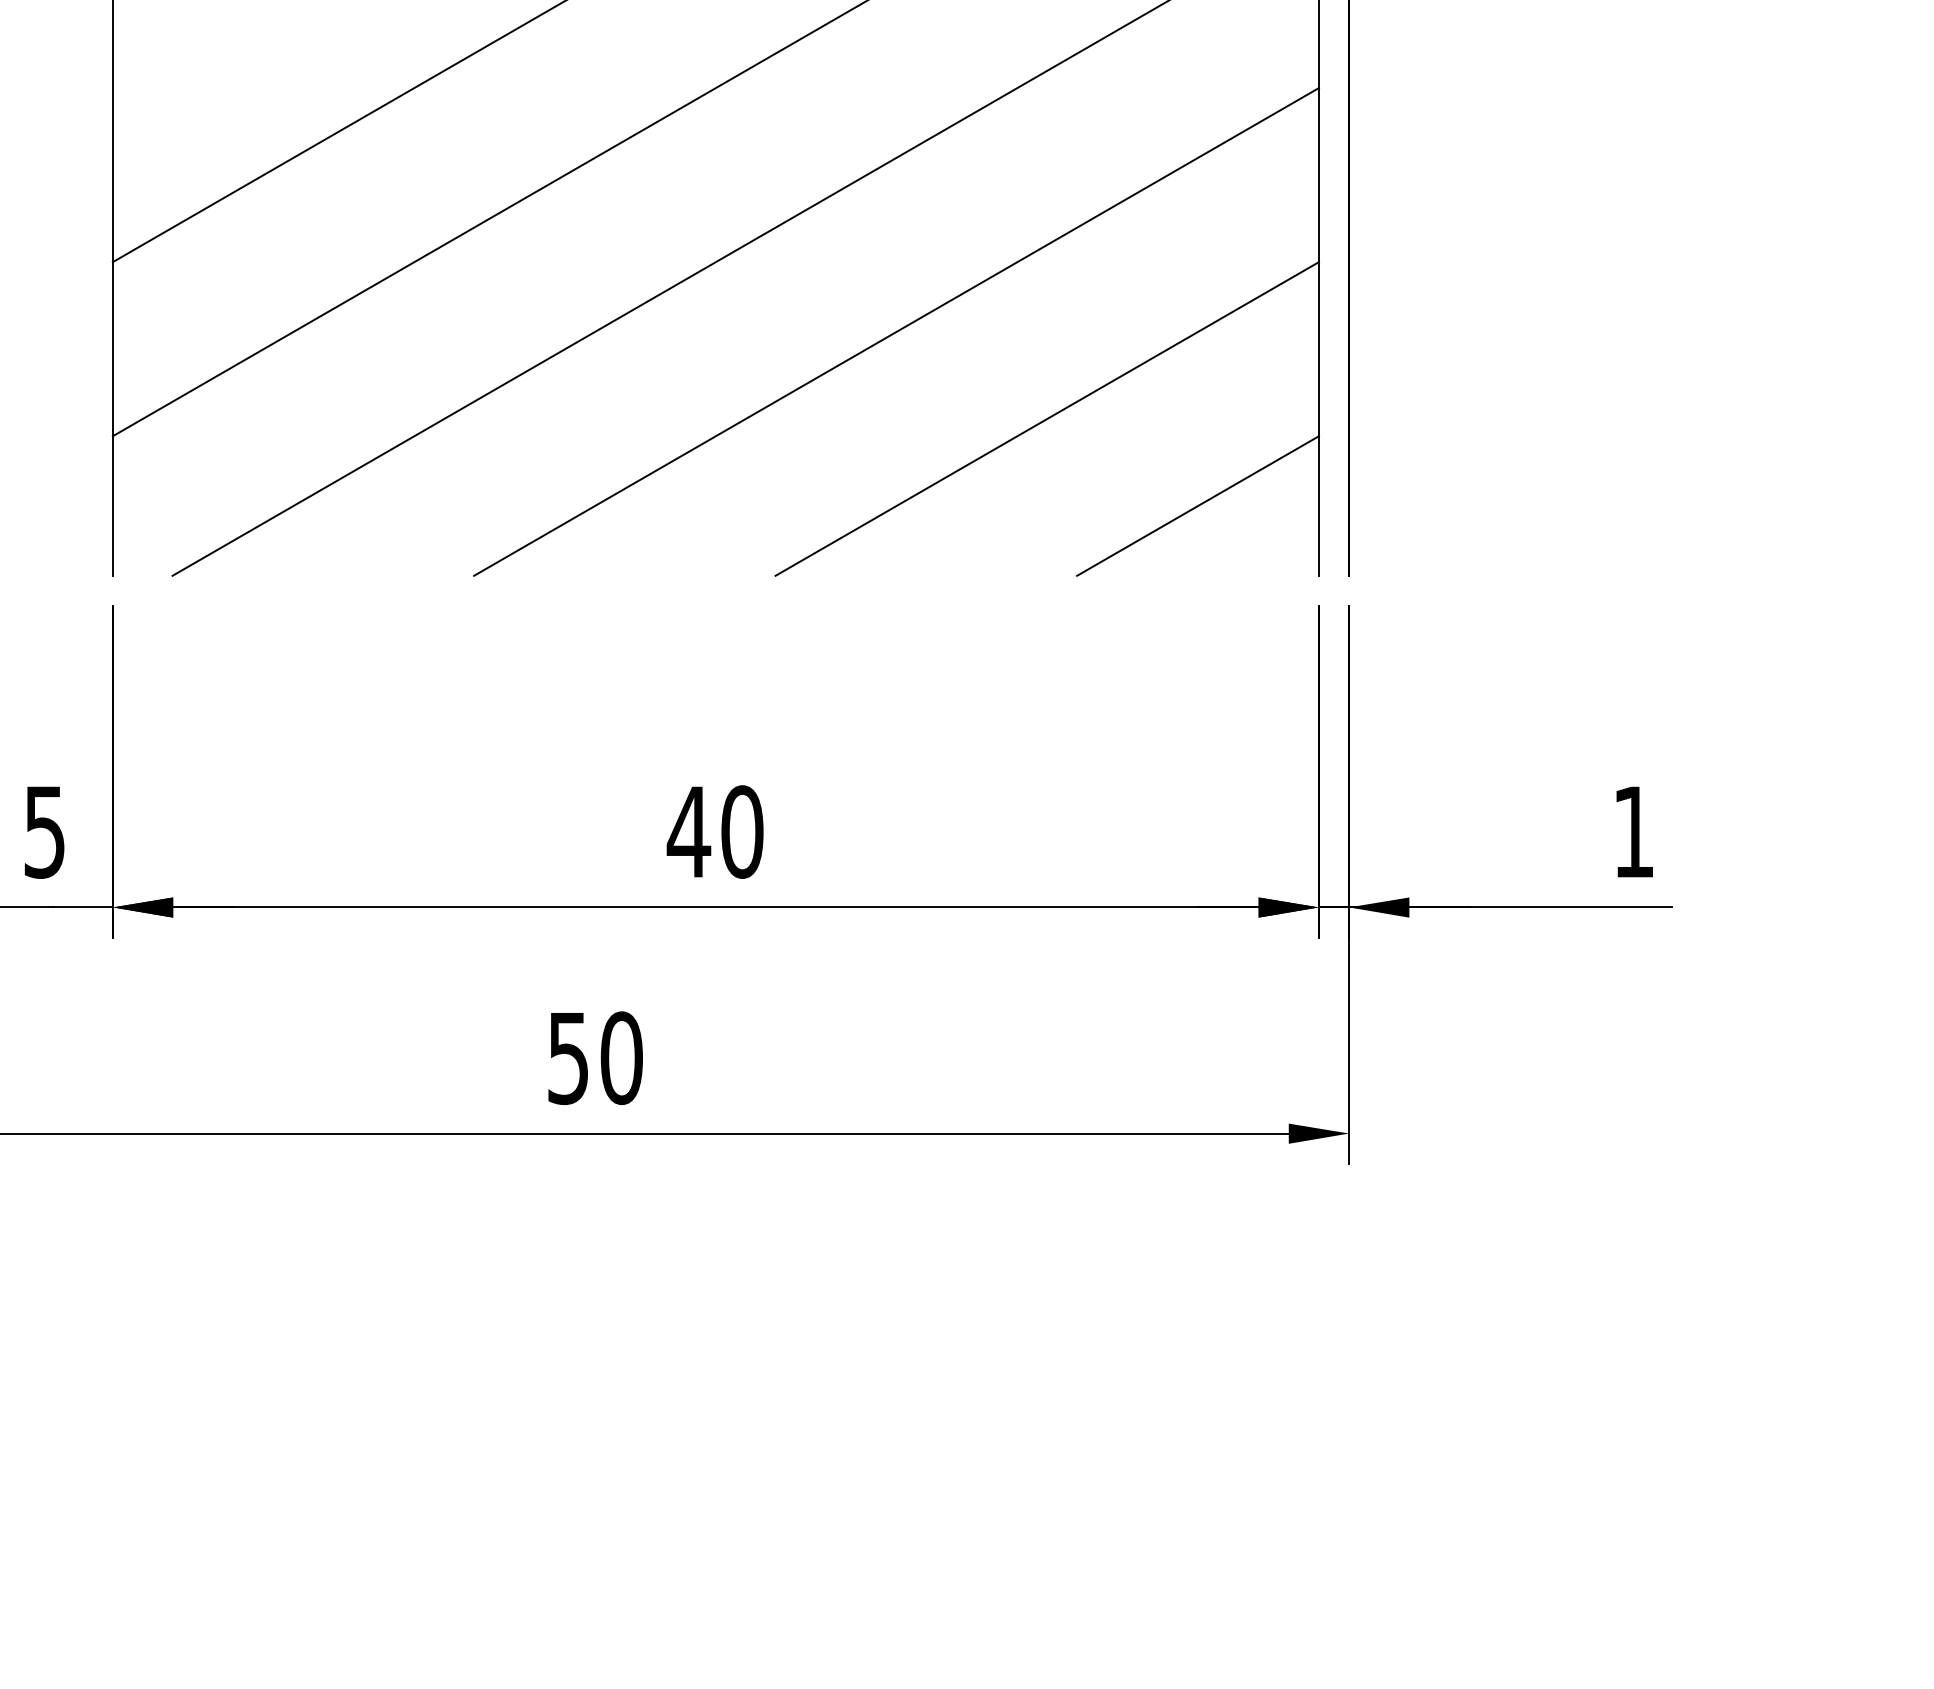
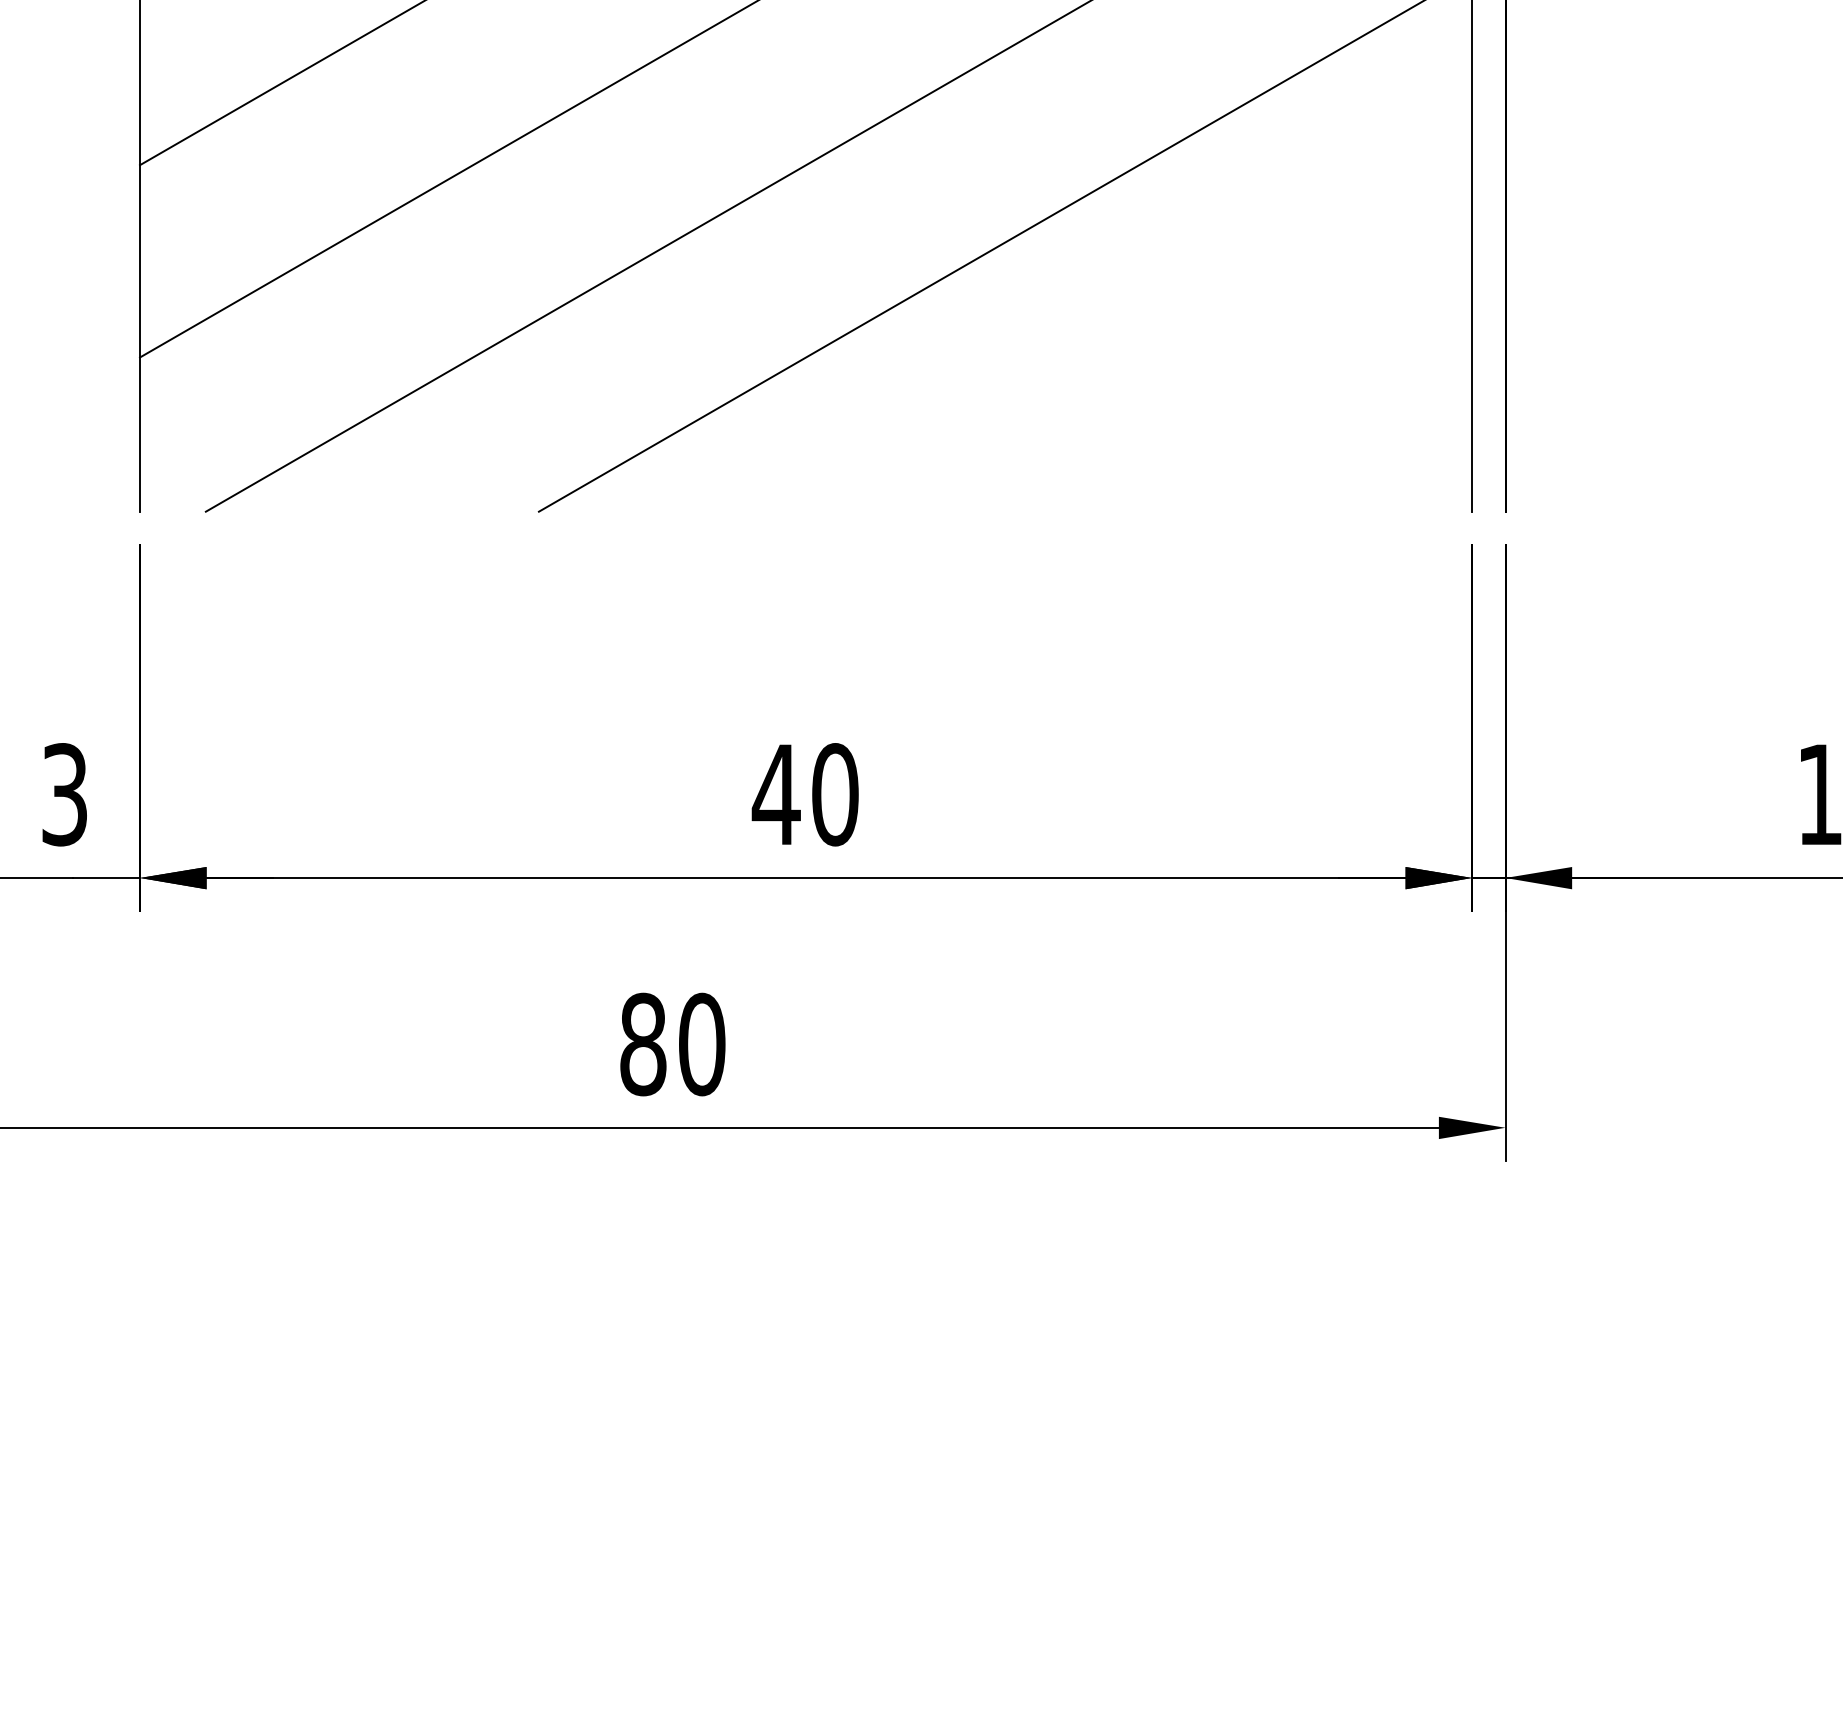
line: (1046, 418) -> (1171, 337), removed
line: (1197, 505) -> (1338, 434), removed
text: (44, 831) -> (64, 794), 5 -> 3
text: (568, 1058) -> (643, 1044), 50 -> 80

